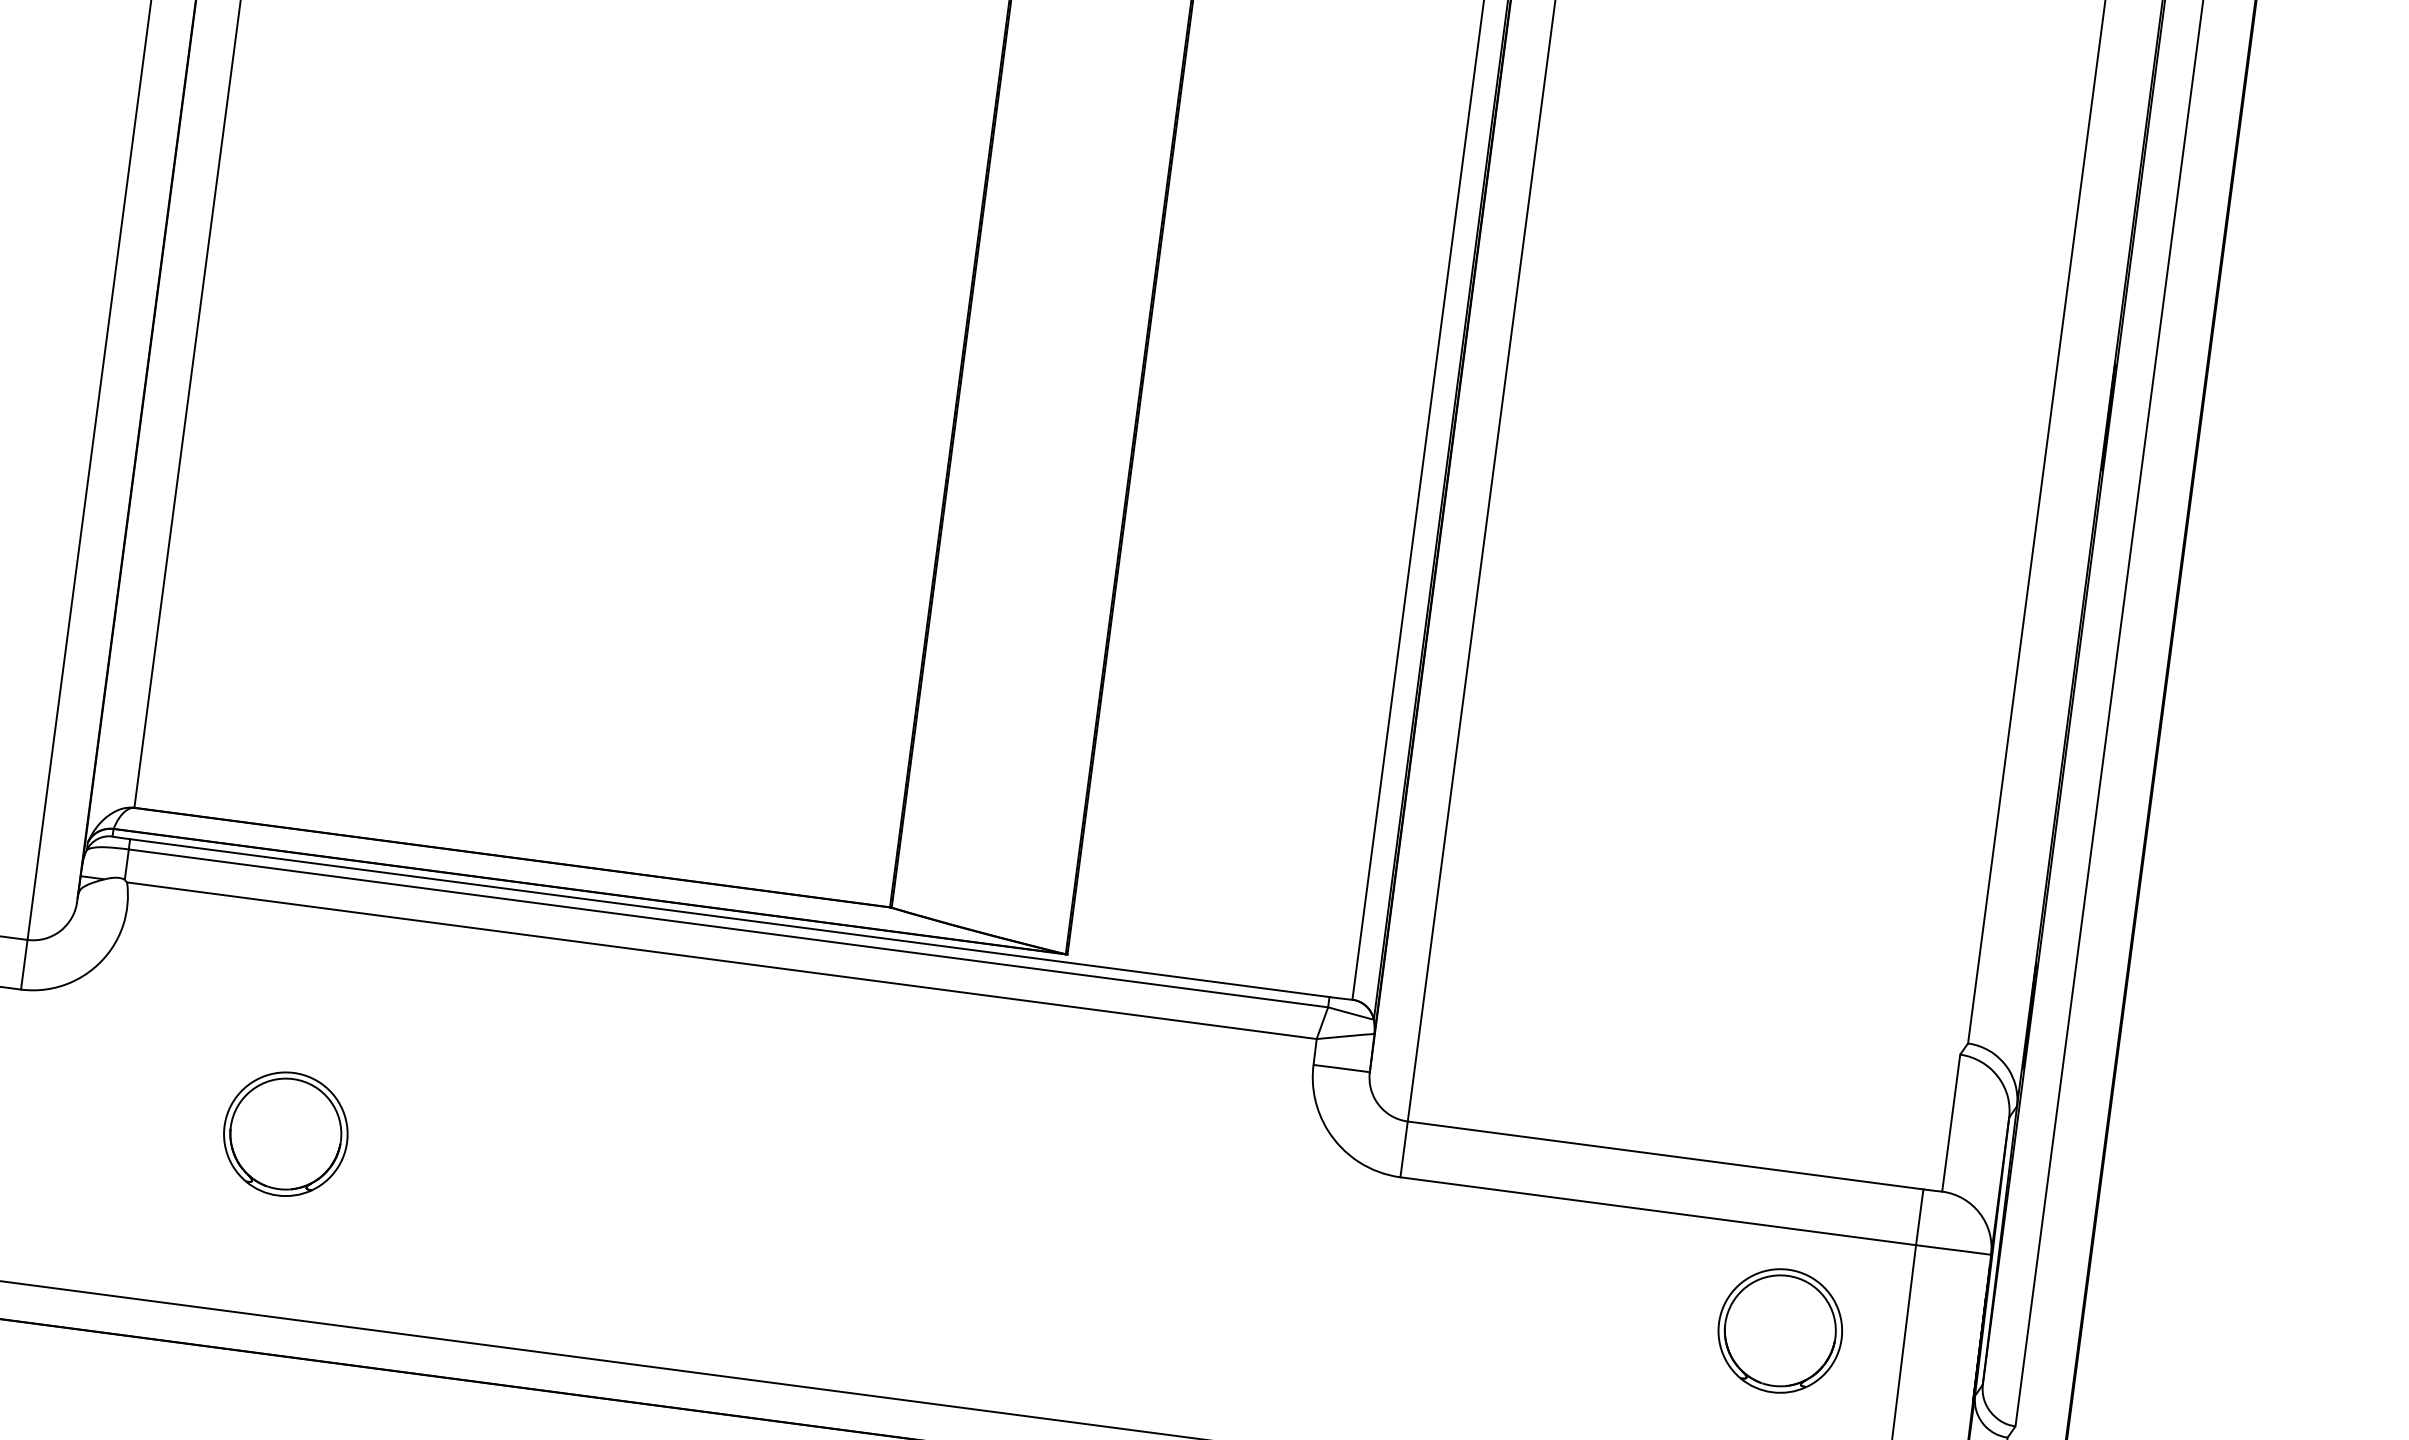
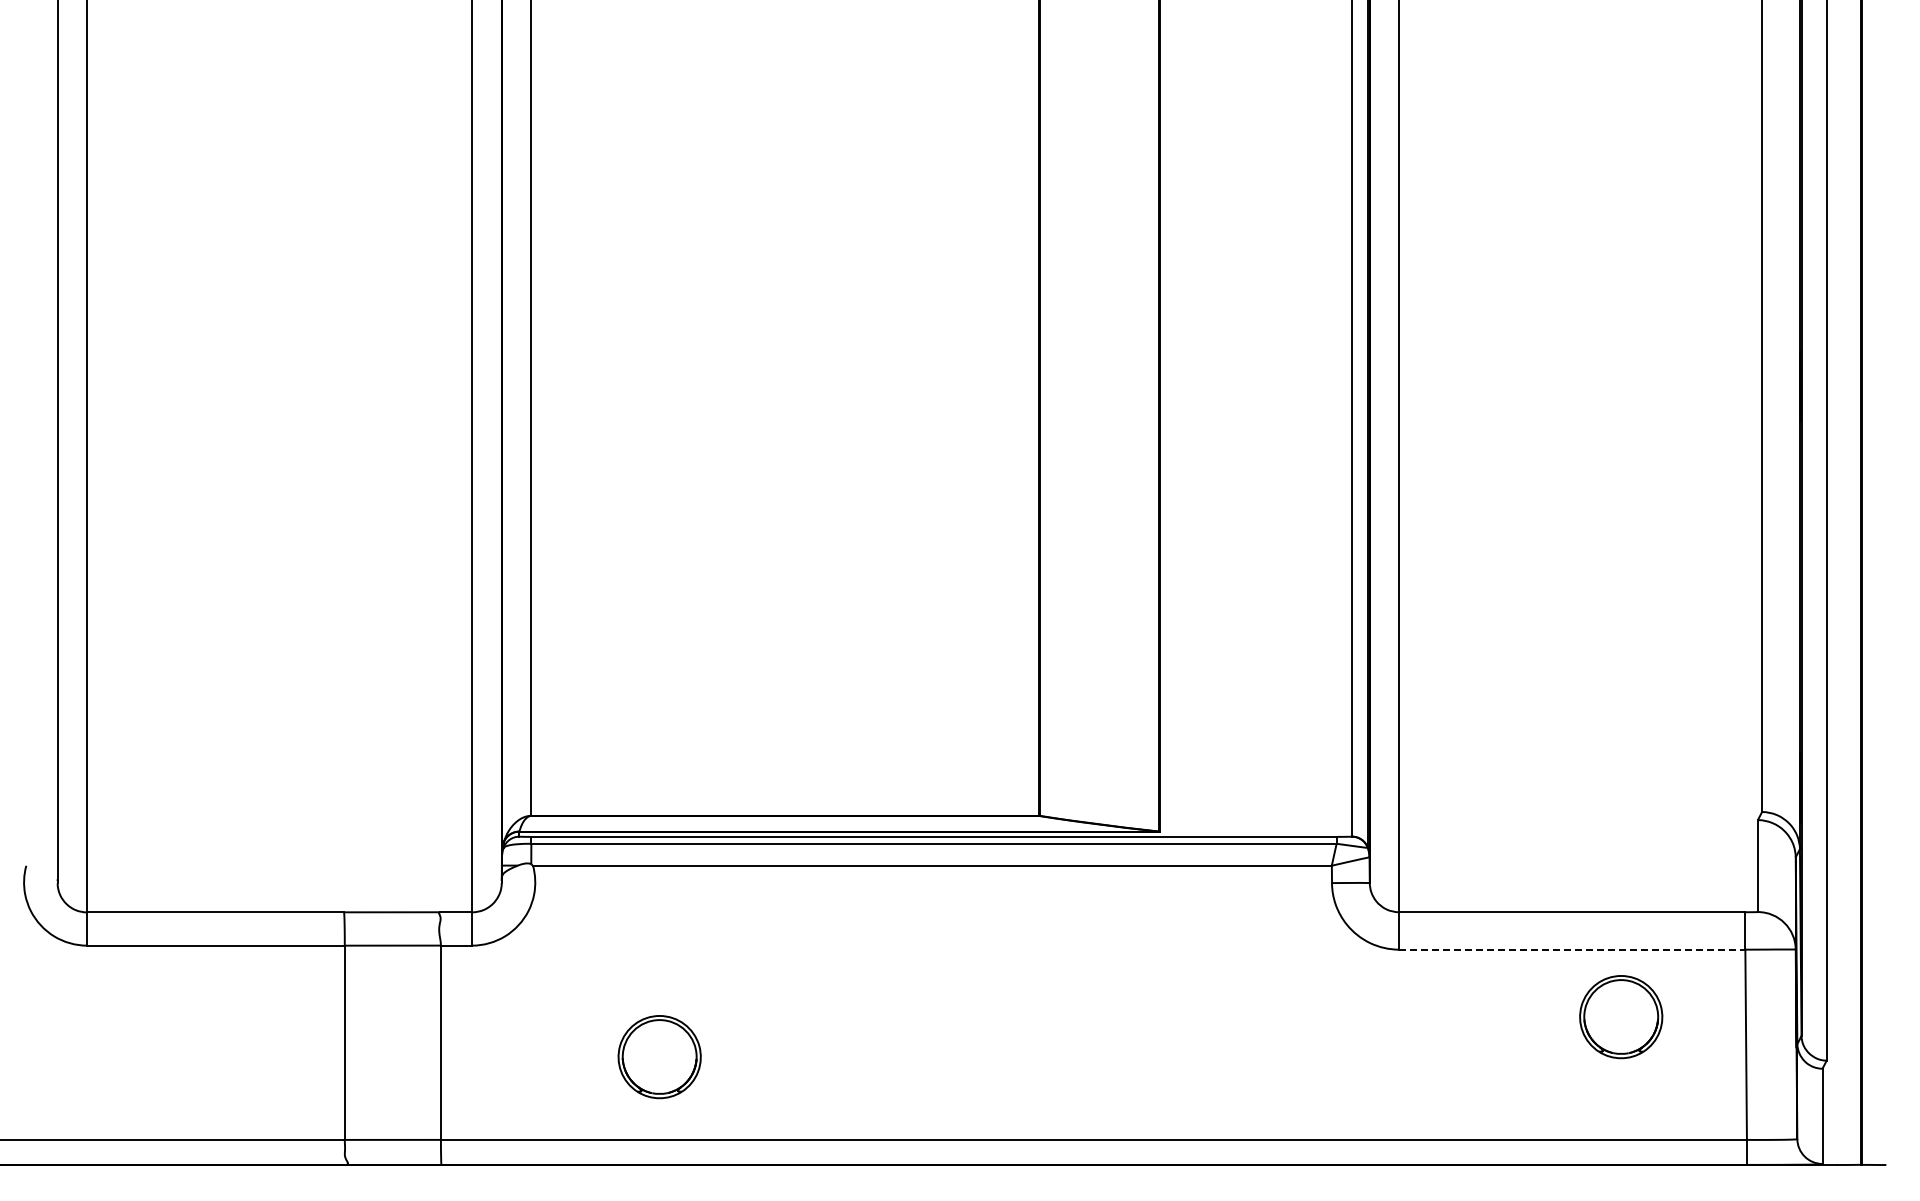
part: (285, 1134) -> (659, 1057), moved
line: (1658, 1211) -> (1572, 949), solid -> dashed
part: (1780, 1331) -> (1621, 1017), moved

